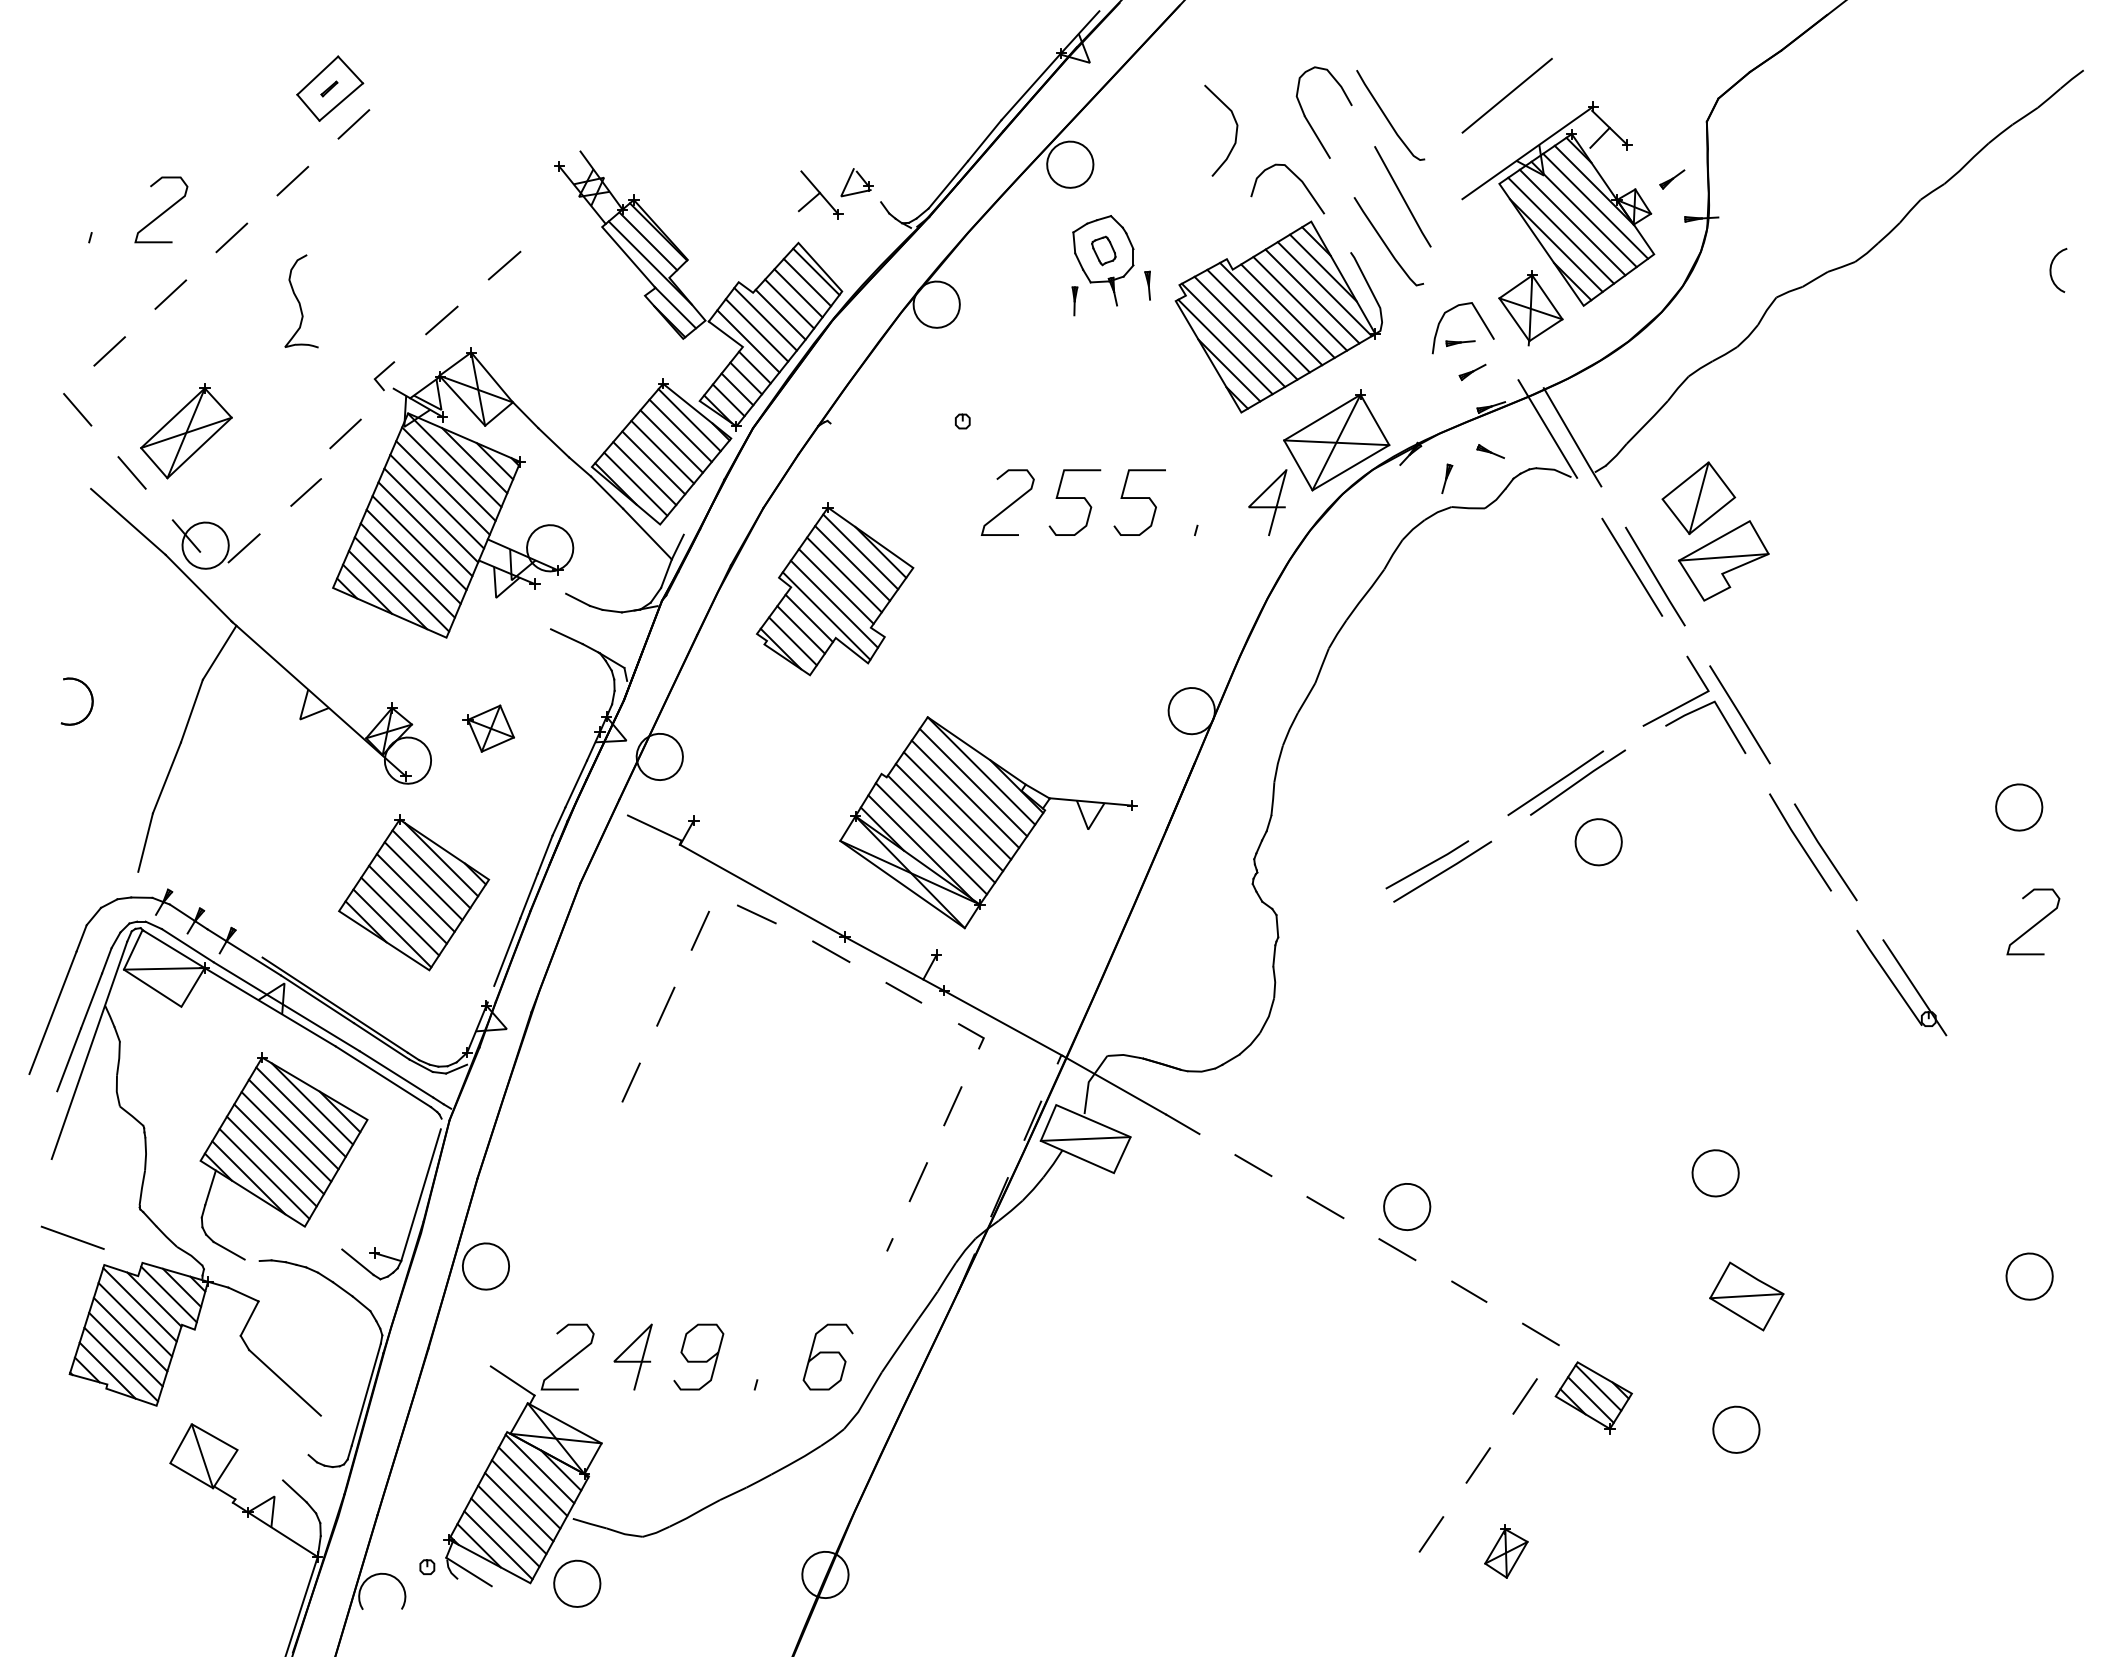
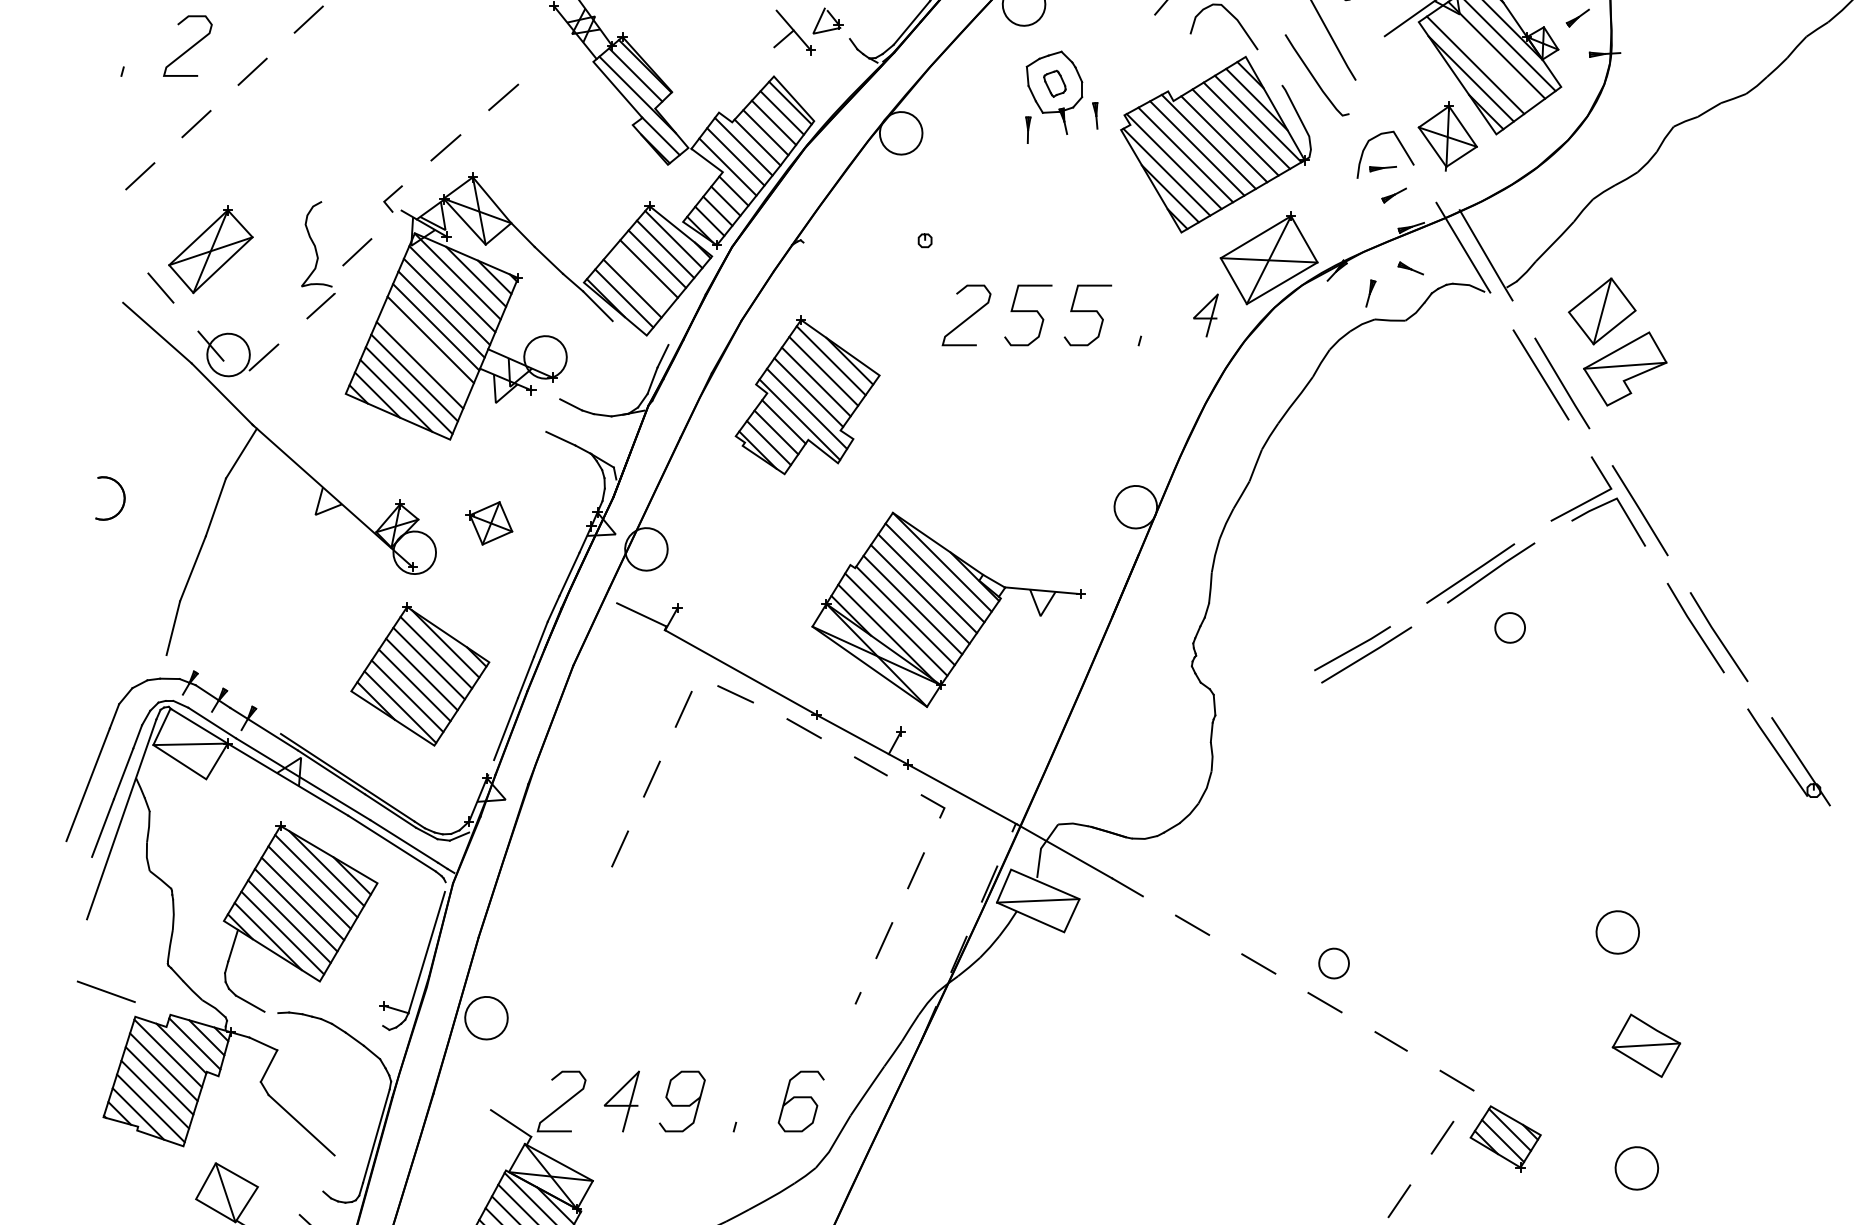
line: (1572, 222) -> (1486, 57), removed
curve: (300, 302) -> (315, 245), moved
line: (77, 409) -> (110, 229), removed
line: (653, 462) -> (640, 278), removed
part: (1267, 502) -> (1205, 315), size x0.7
line: (647, 533) -> (635, 343), removed
line: (419, 543) -> (425, 353), removed
part: (1598, 842) -> (1510, 628), size x0.7
part: (1407, 1207) -> (1334, 963), size x0.7
line: (357, 1262) -> (368, 1014), removed

